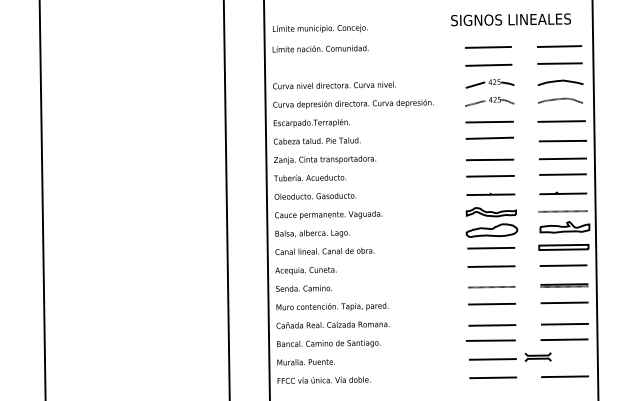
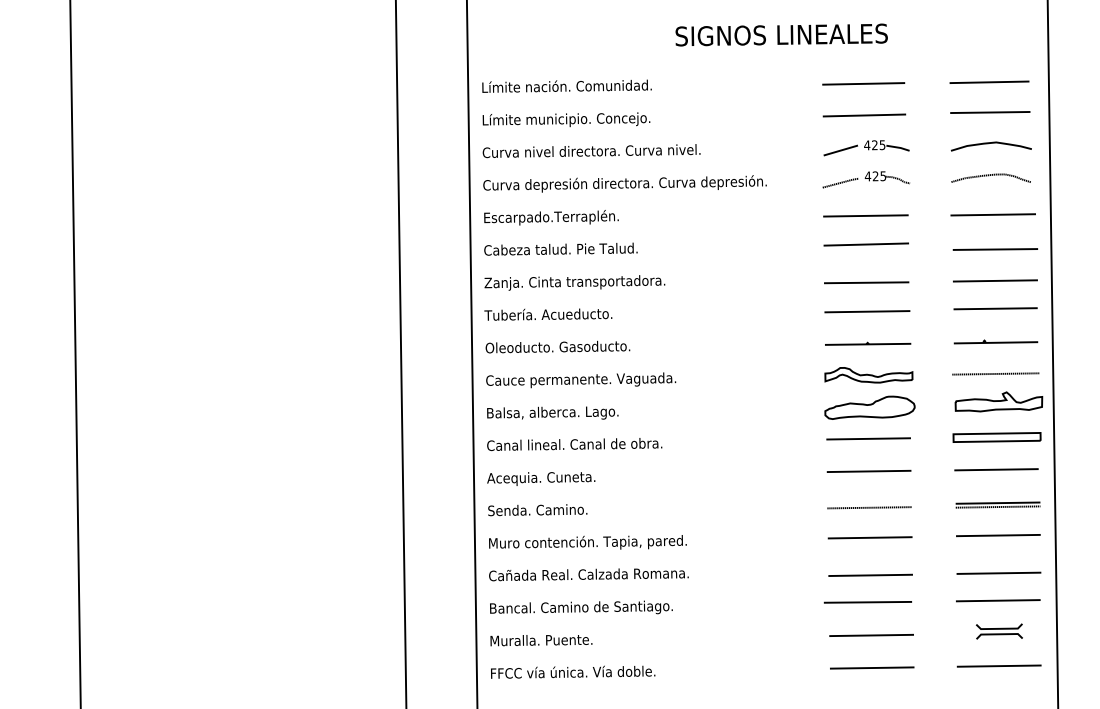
text: (511, 19) -> (782, 34), moved
text: (320, 28) -> (566, 119), moved
part: (537, 356) -> (998, 630), moved

